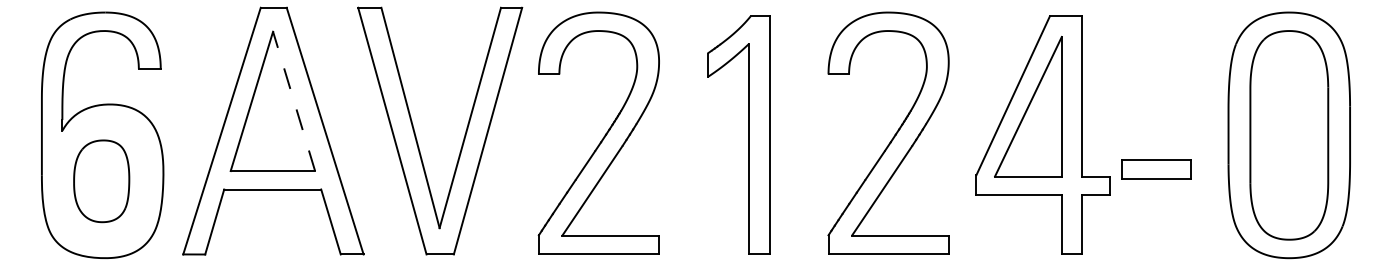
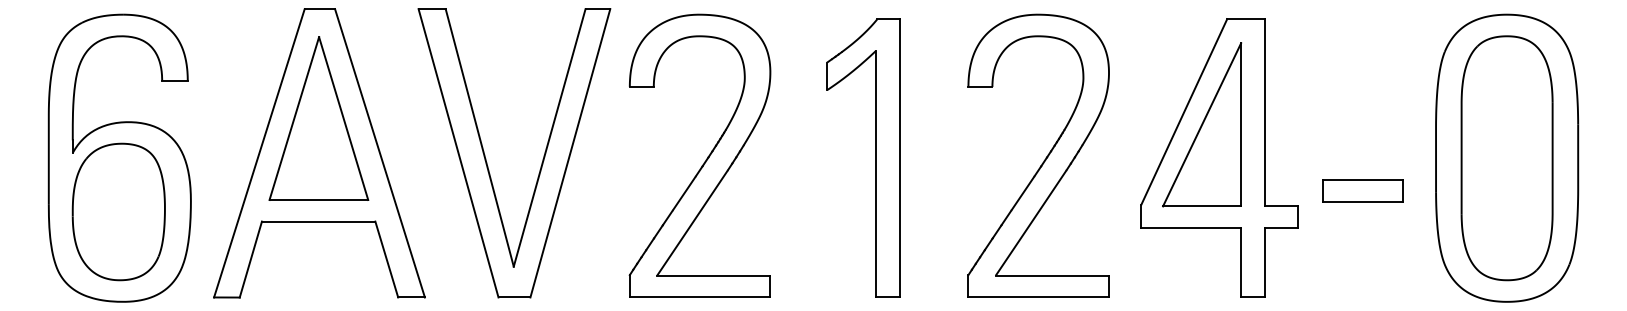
line: (293, 101) -> (343, 118), dashed -> solid
part: (1156, 168) -> (1362, 190), moved
part: (101, 180) -> (118, 211), size x1.43

